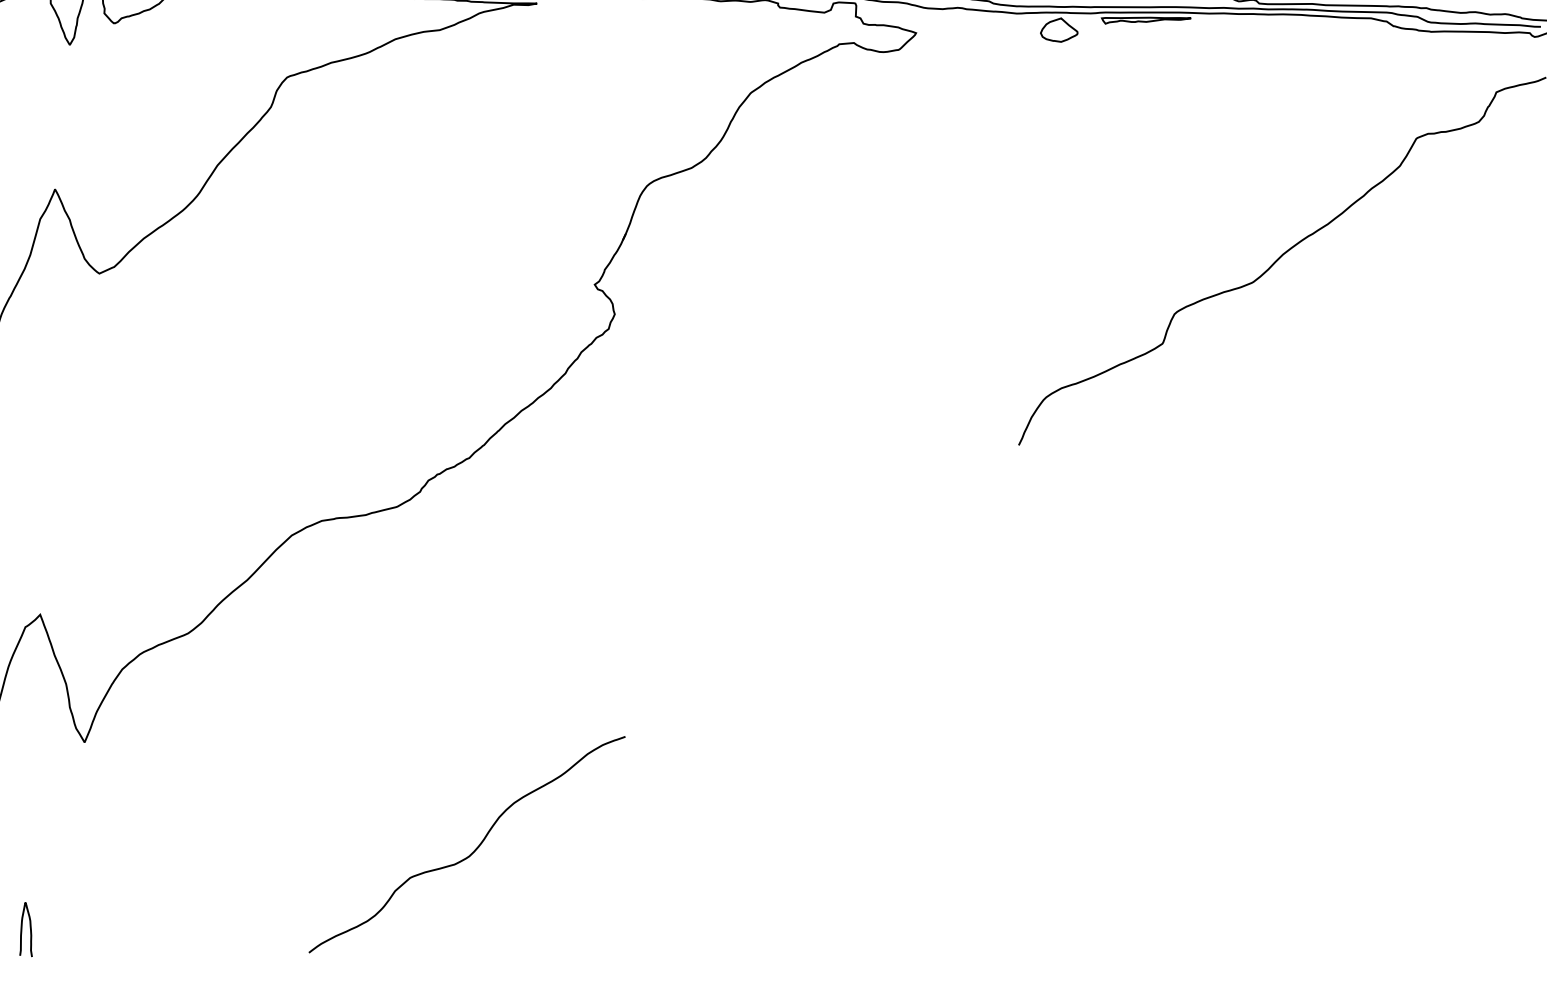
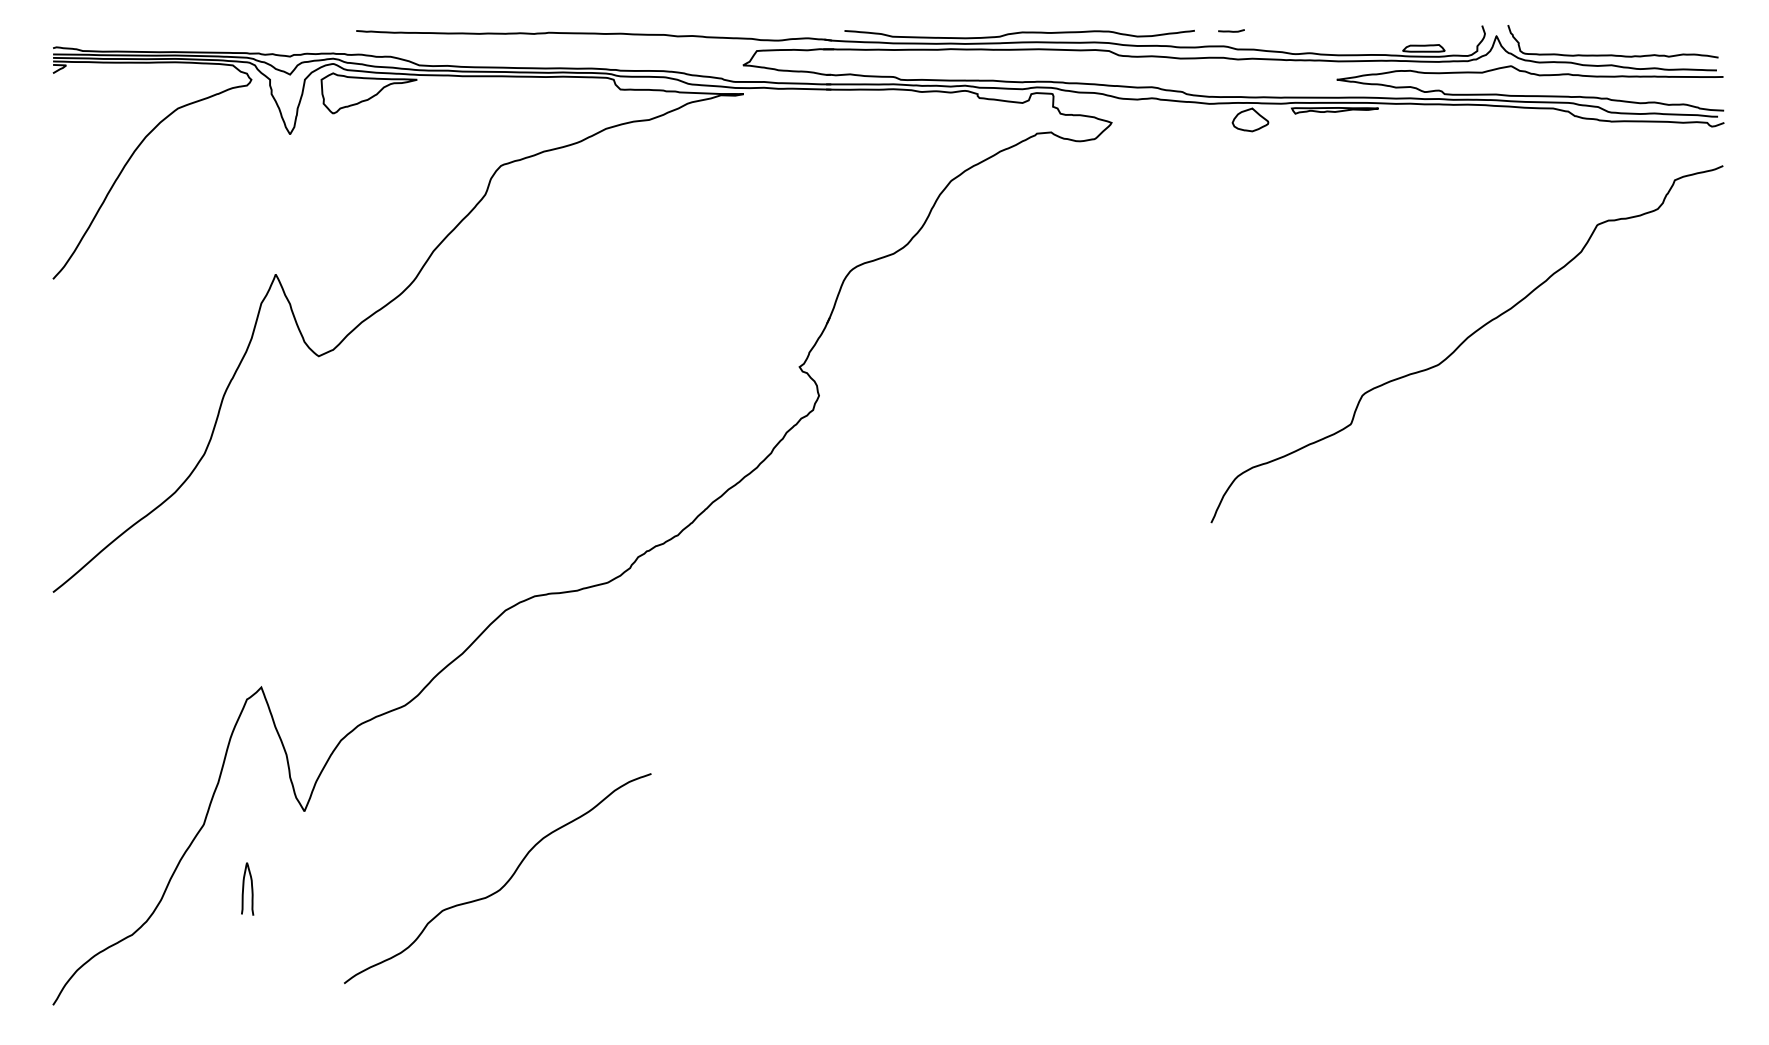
curve: (475, 848) -> (505, 882), moved
curve: (22, 928) -> (244, 887), moved

